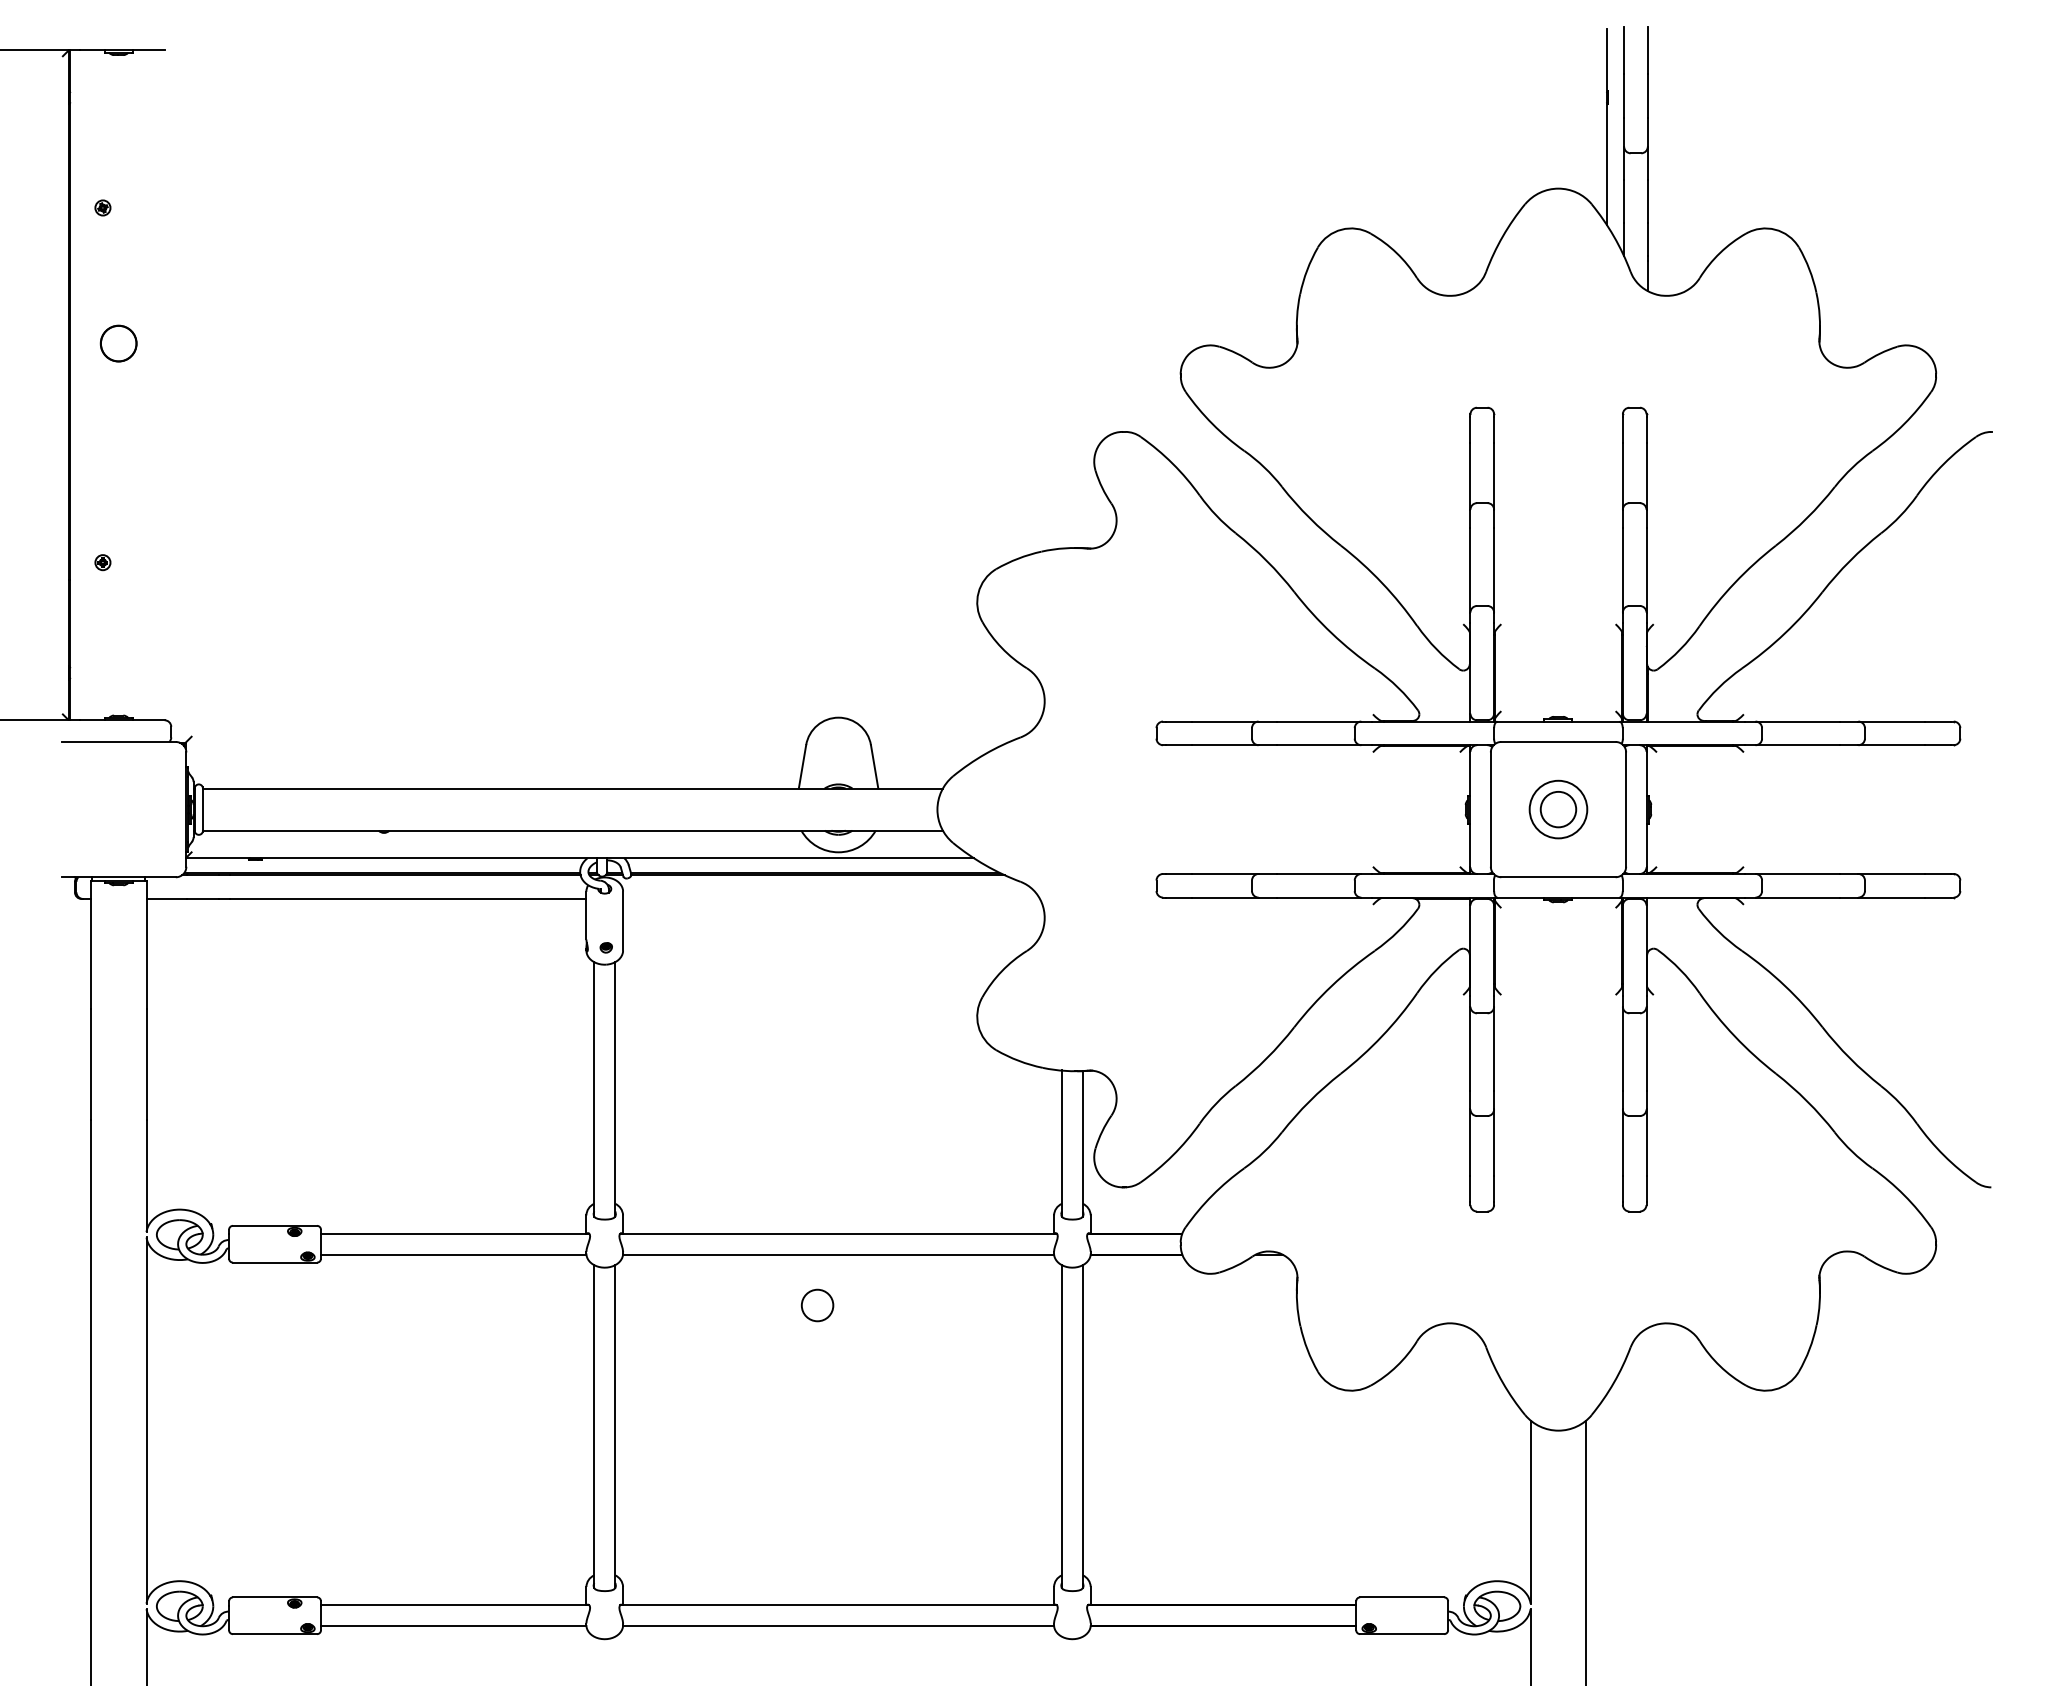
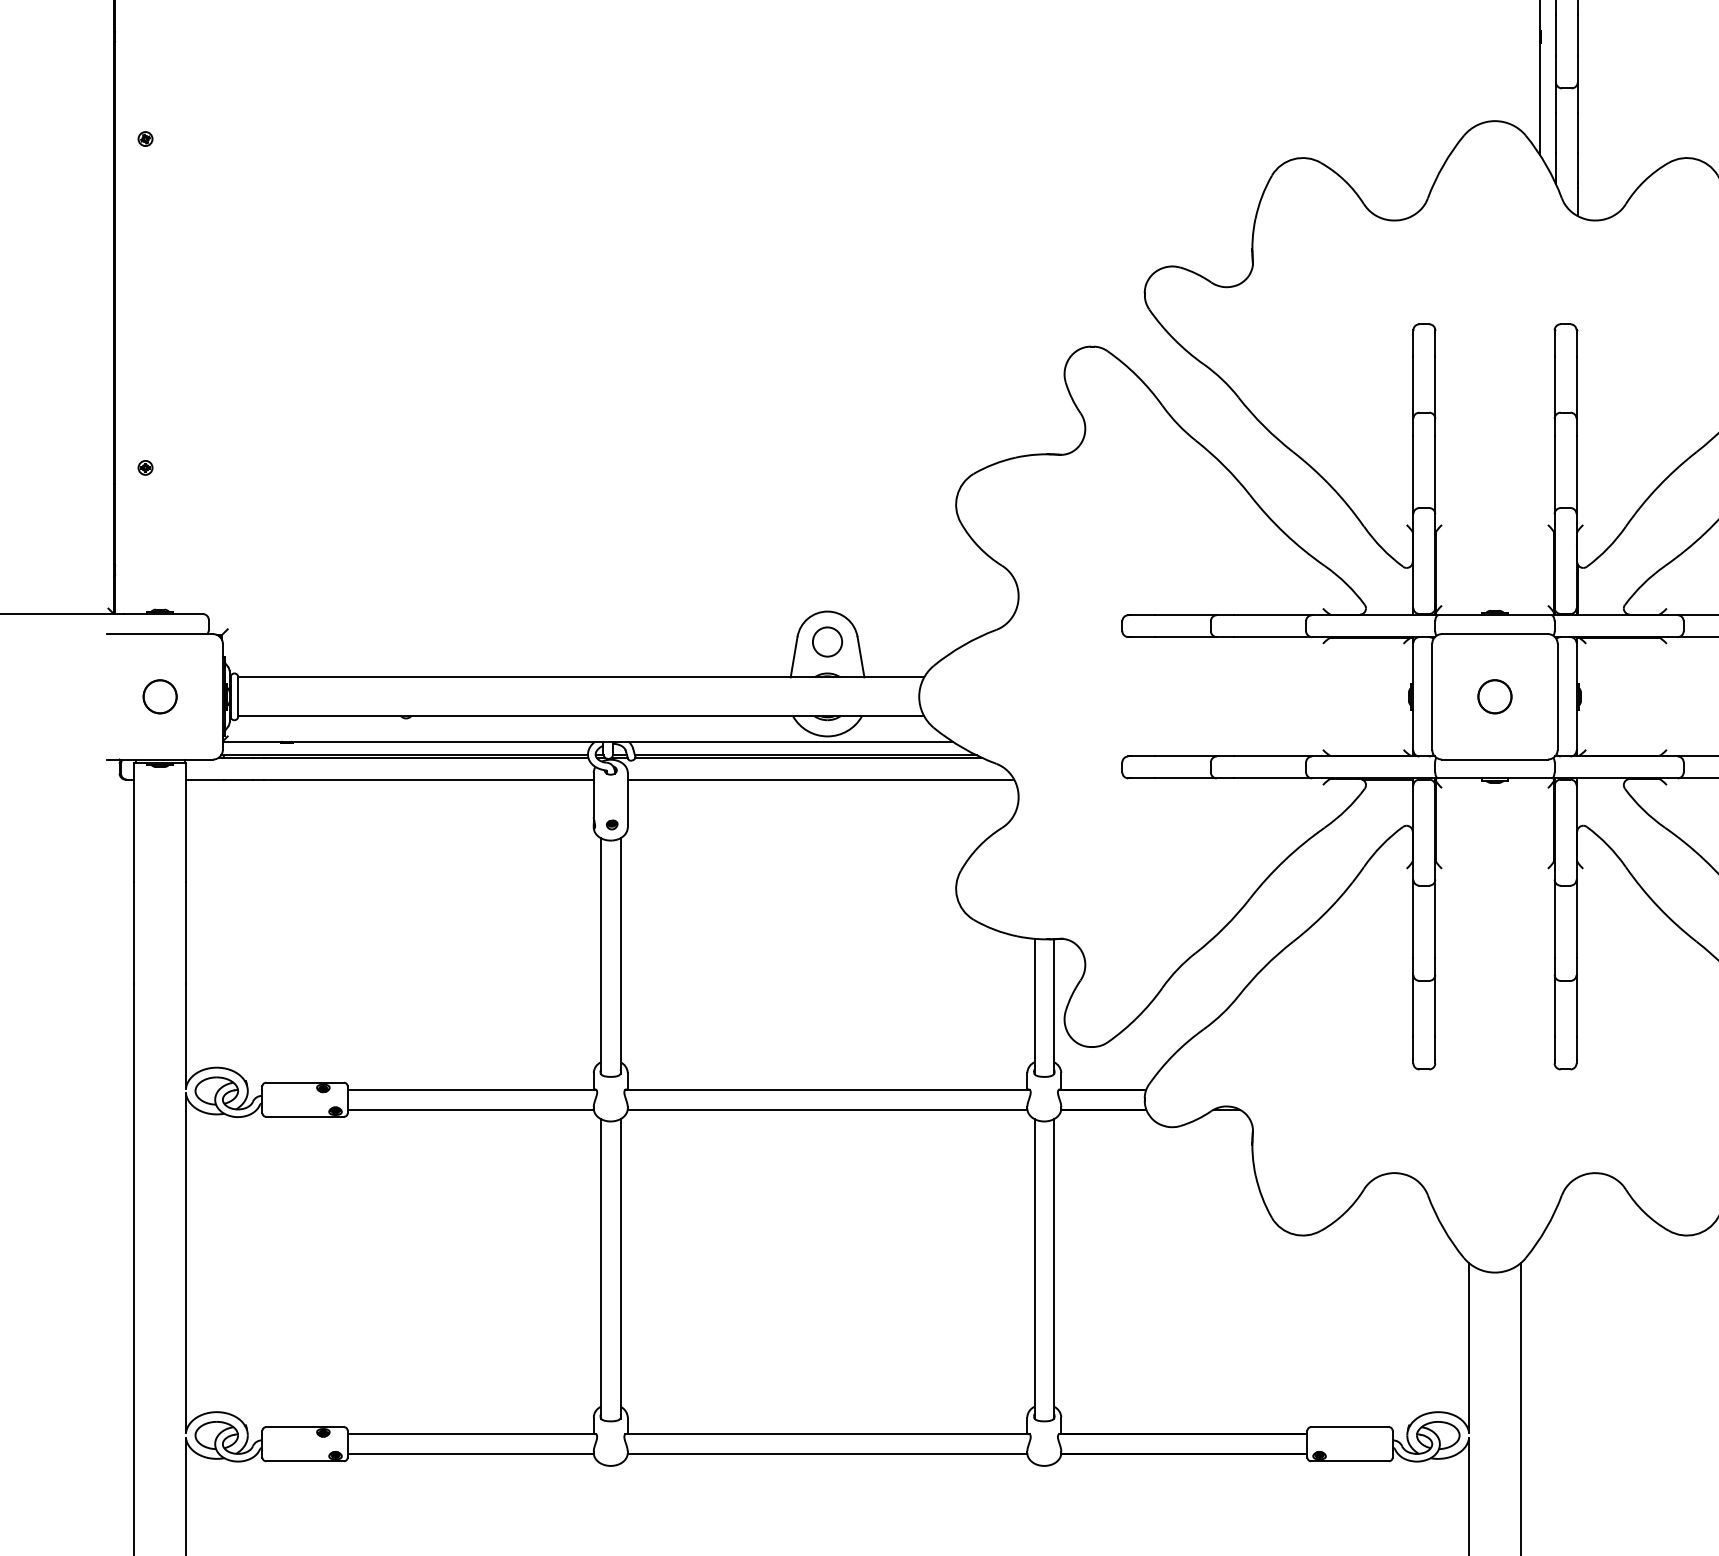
part: (118, 343) -> (159, 696), moved
circle: (1558, 809) -> (1494, 696), size x0.62
line: (831, 898) -> (820, 779), added
circle: (817, 1305) -> (827, 642), moved

